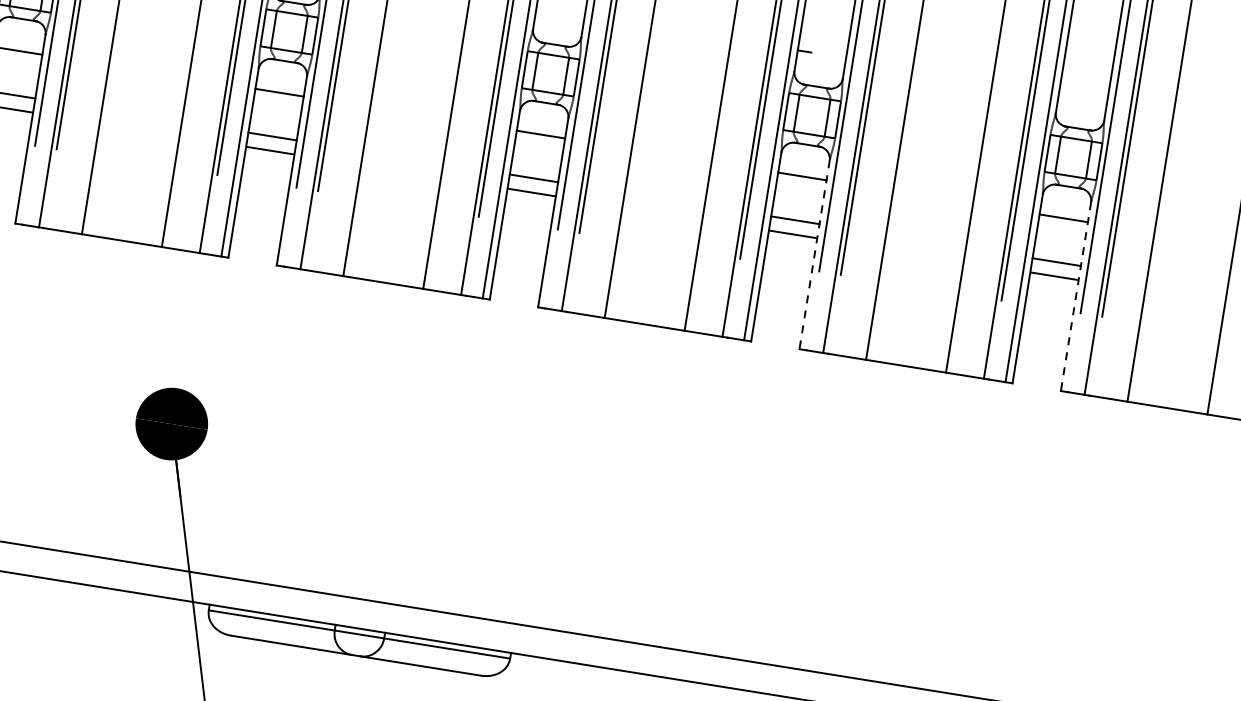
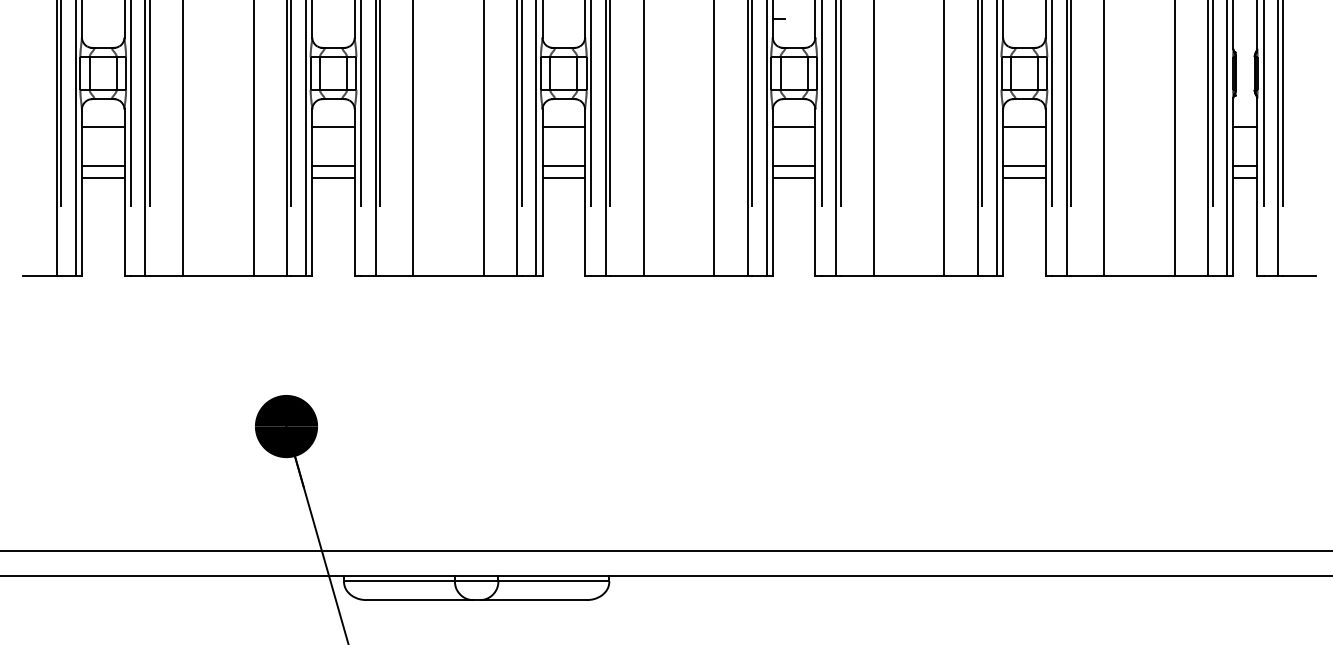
line: (814, 255) -> (815, 193), dashed -> solid
line: (1075, 297) -> (1045, 193), dashed -> solid

